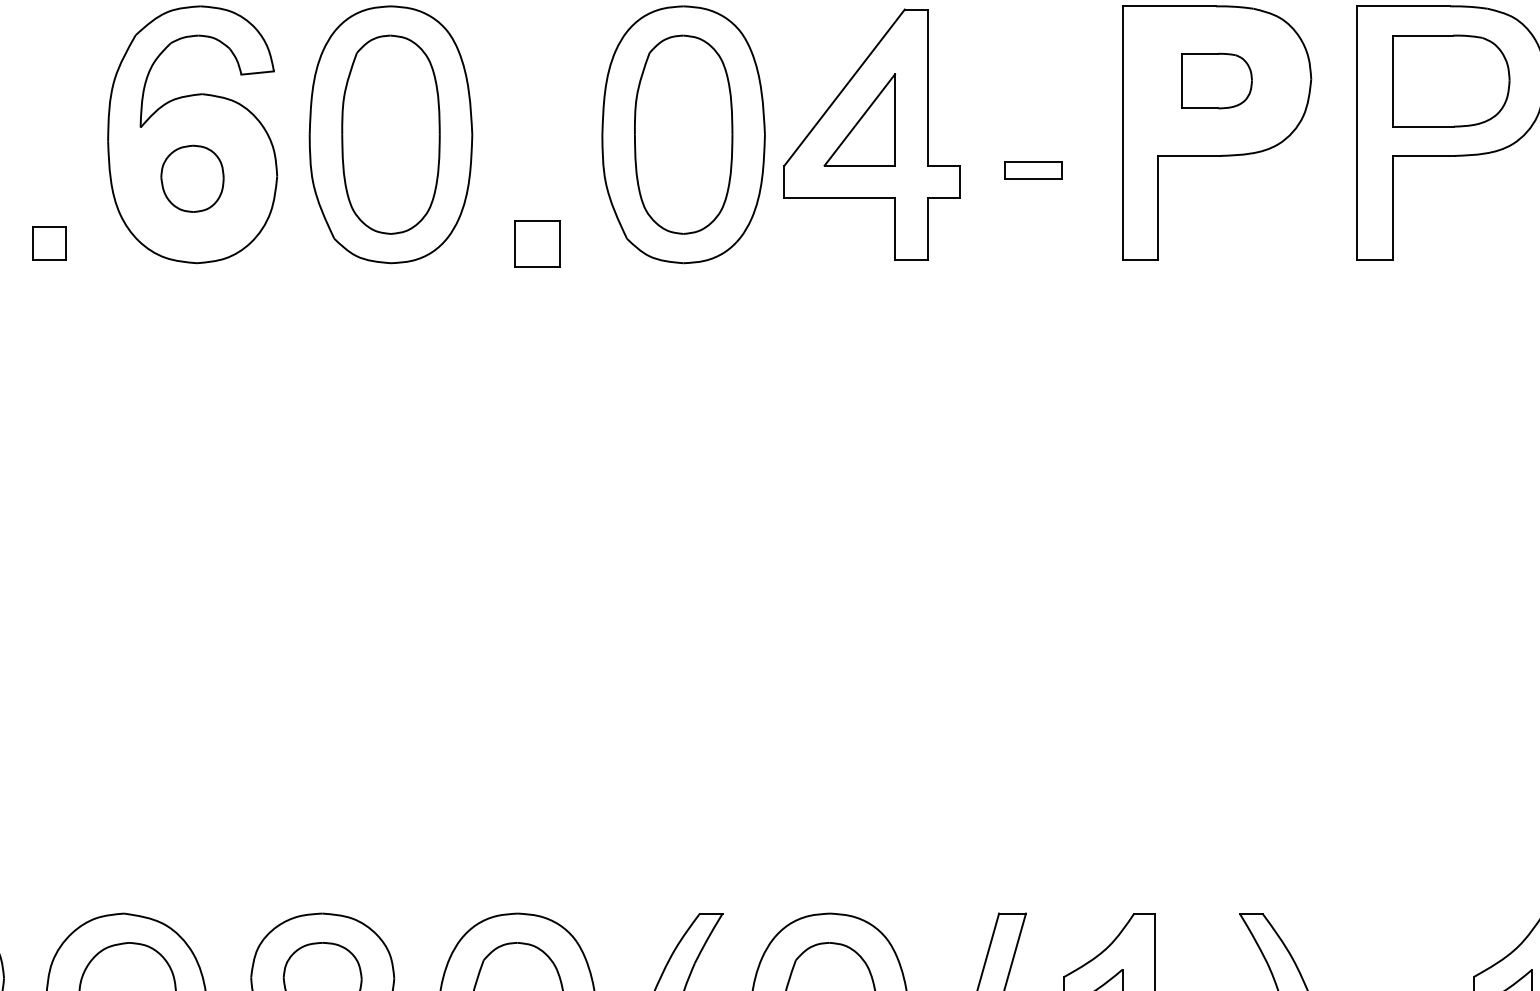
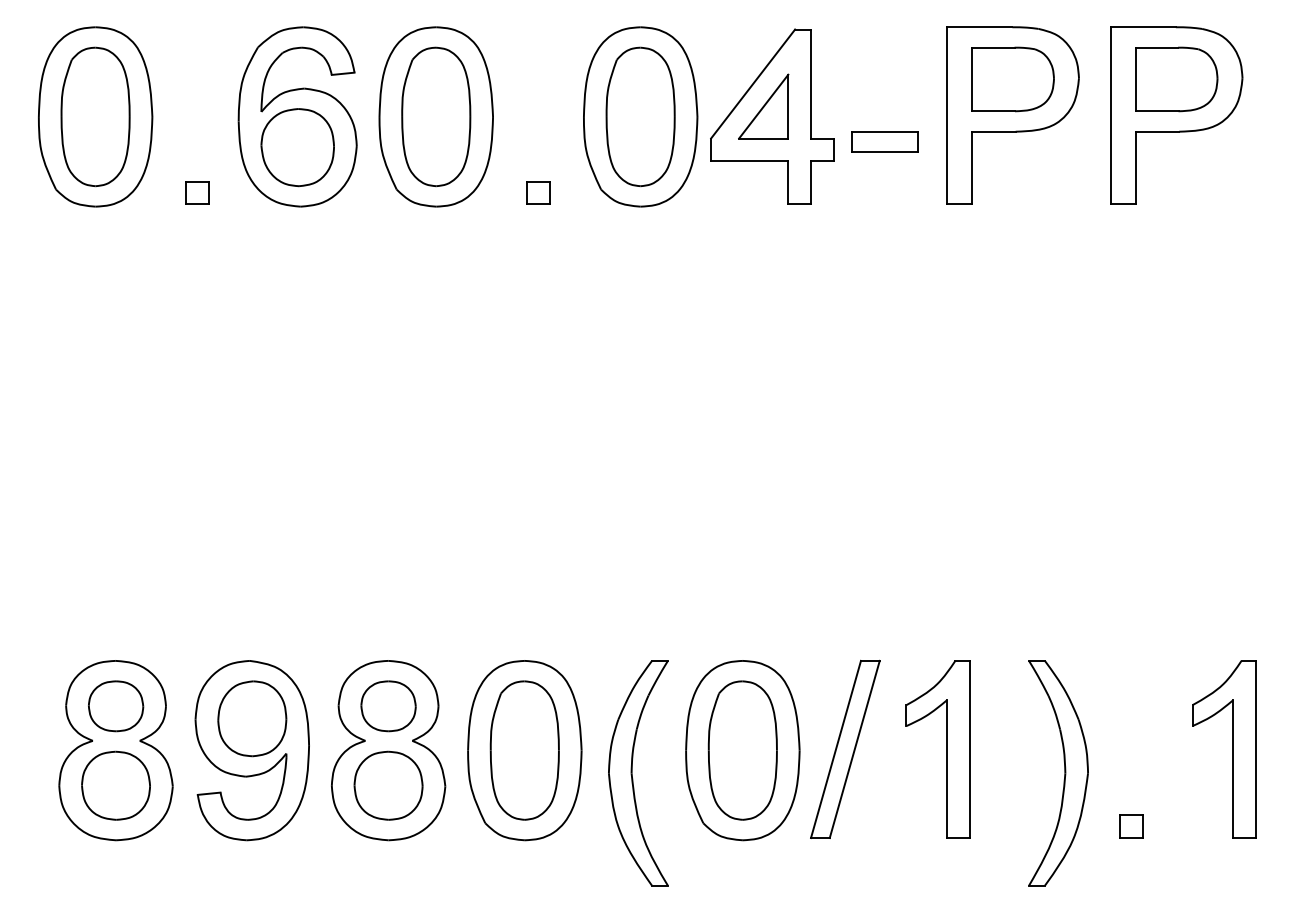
part: (1216, 81) -> (1012, 79), size x1.67
part: (1032, 169) -> (884, 141), size x1.67
part: (192, 178) -> (297, 147), size x1.67
part: (537, 242) -> (538, 192), size x0.71

